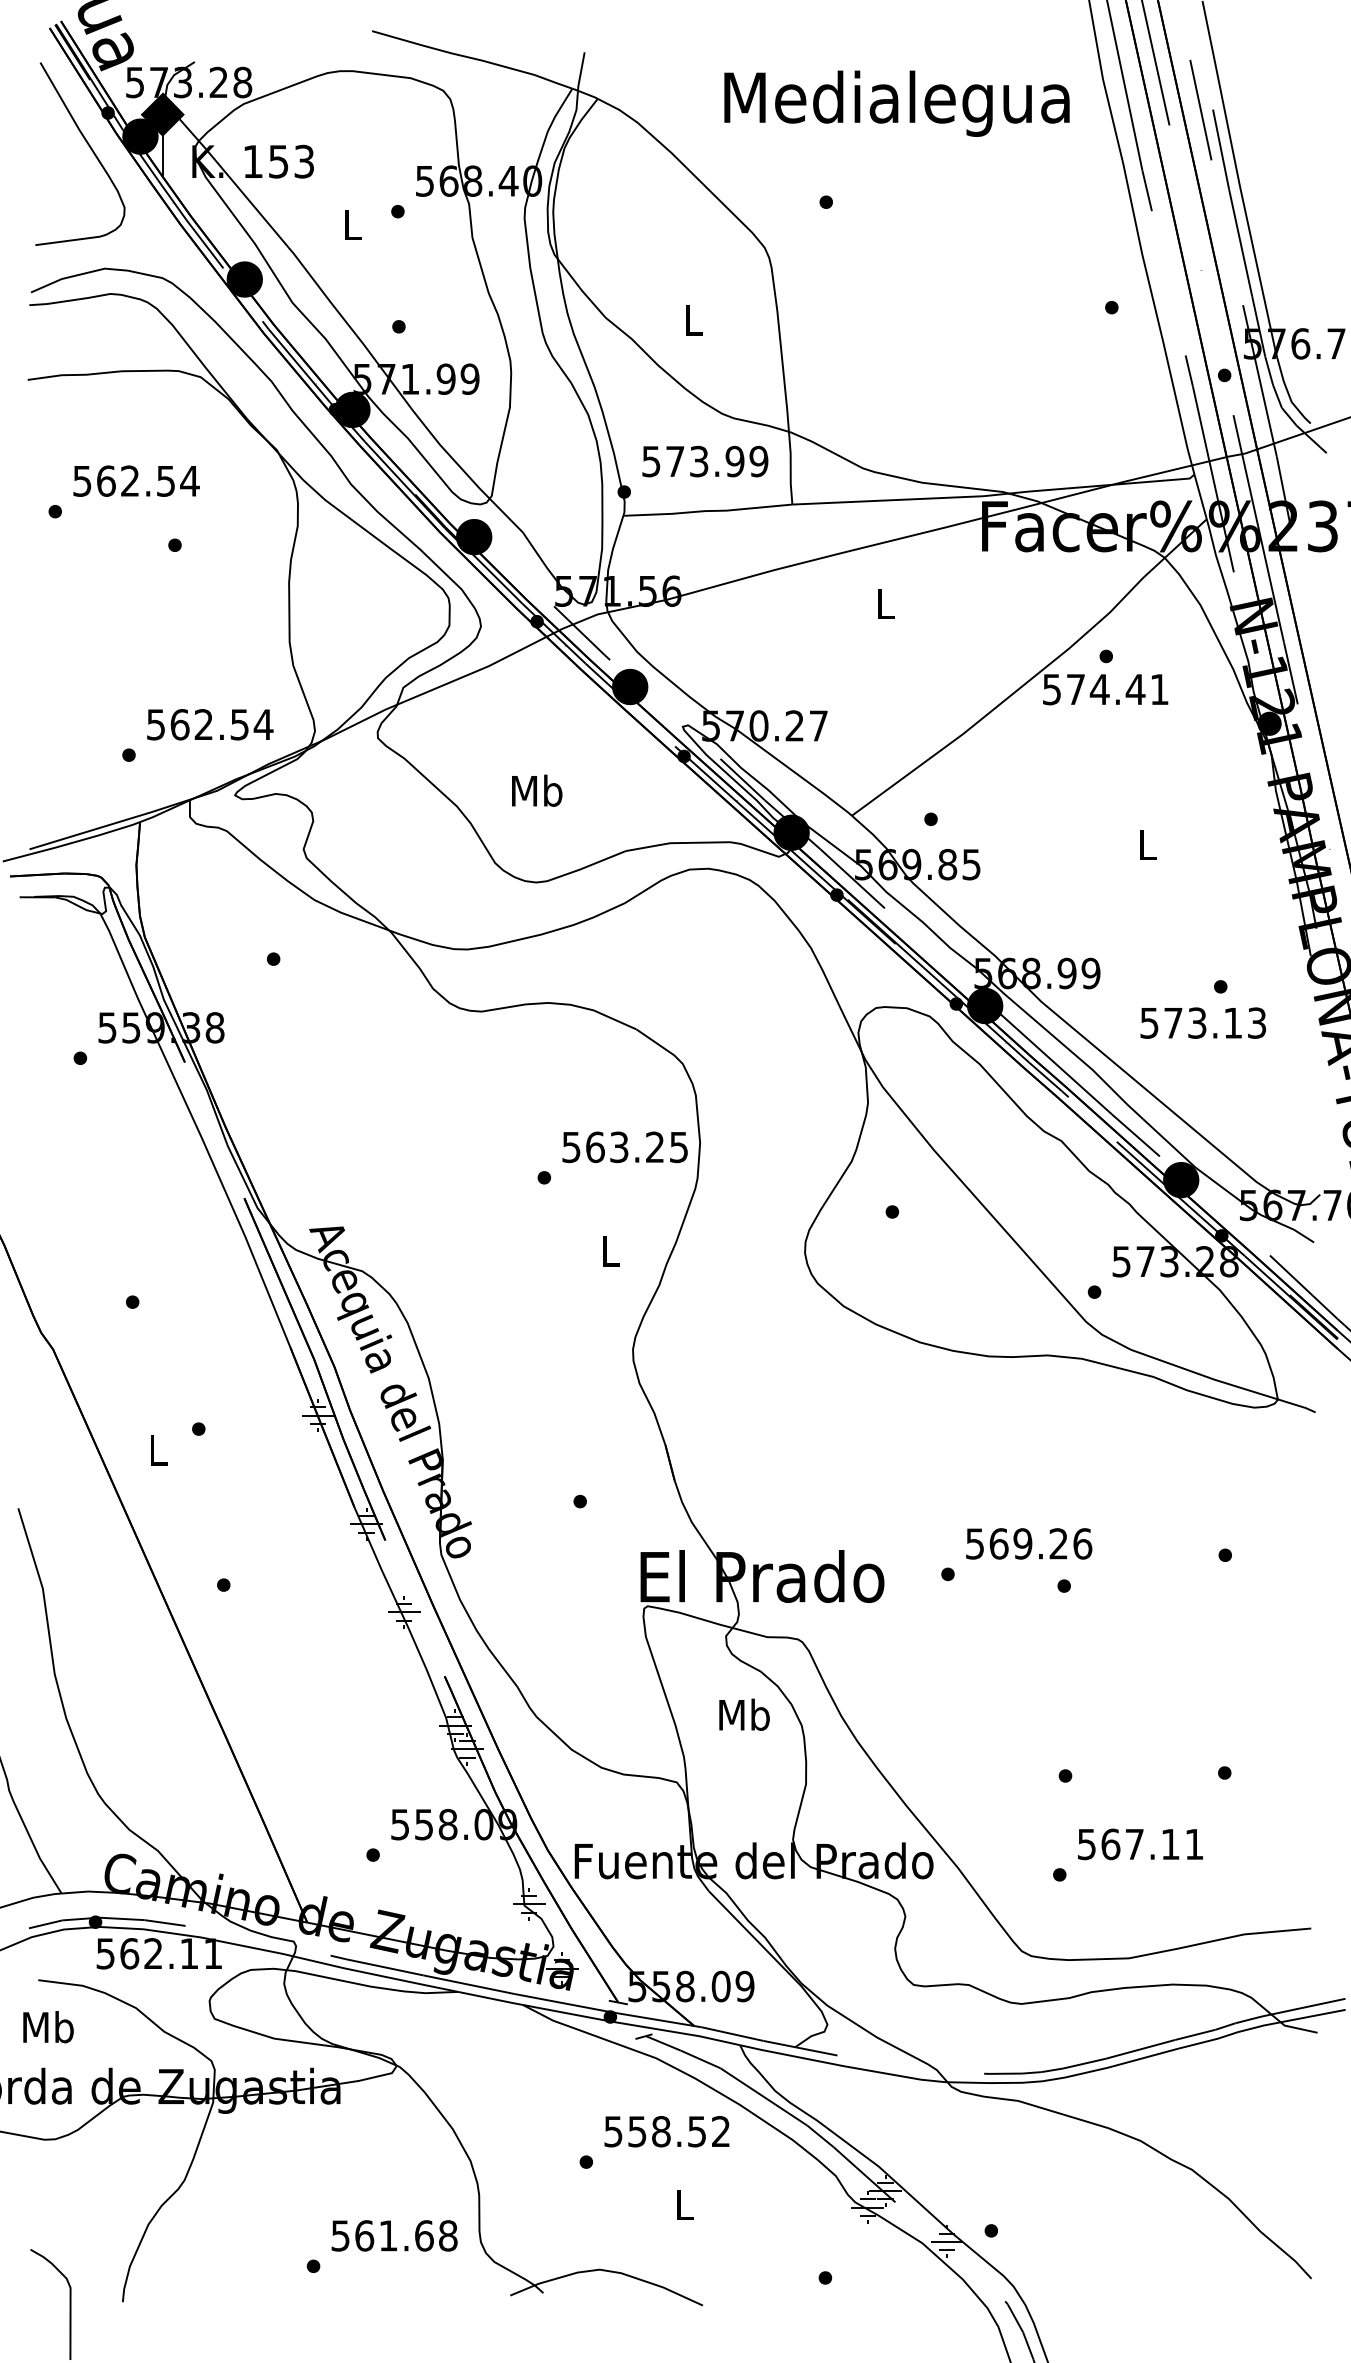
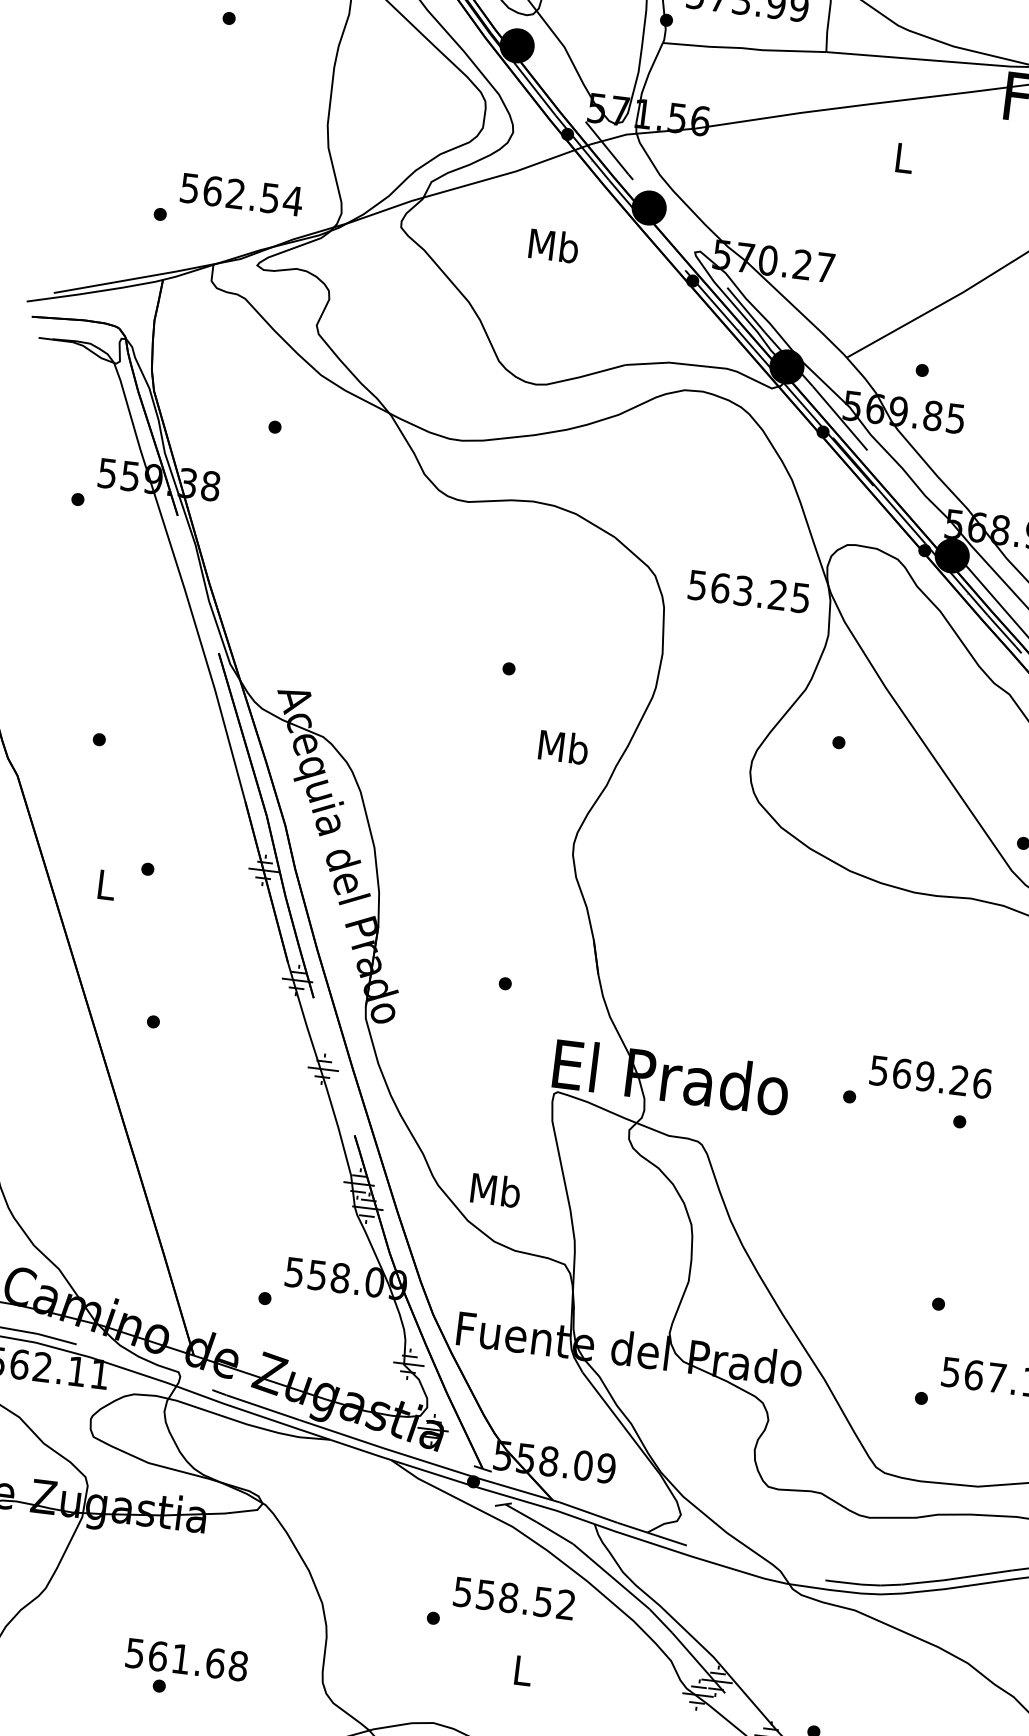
text: (537, 790) -> (554, 245), moved
text: (624, 1147) -> (748, 591), moved
text: (610, 1251) -> (563, 747), L -> Mb
text: (744, 1714) -> (495, 1189), moved
text: (394, 2235) -> (186, 1659), moved

